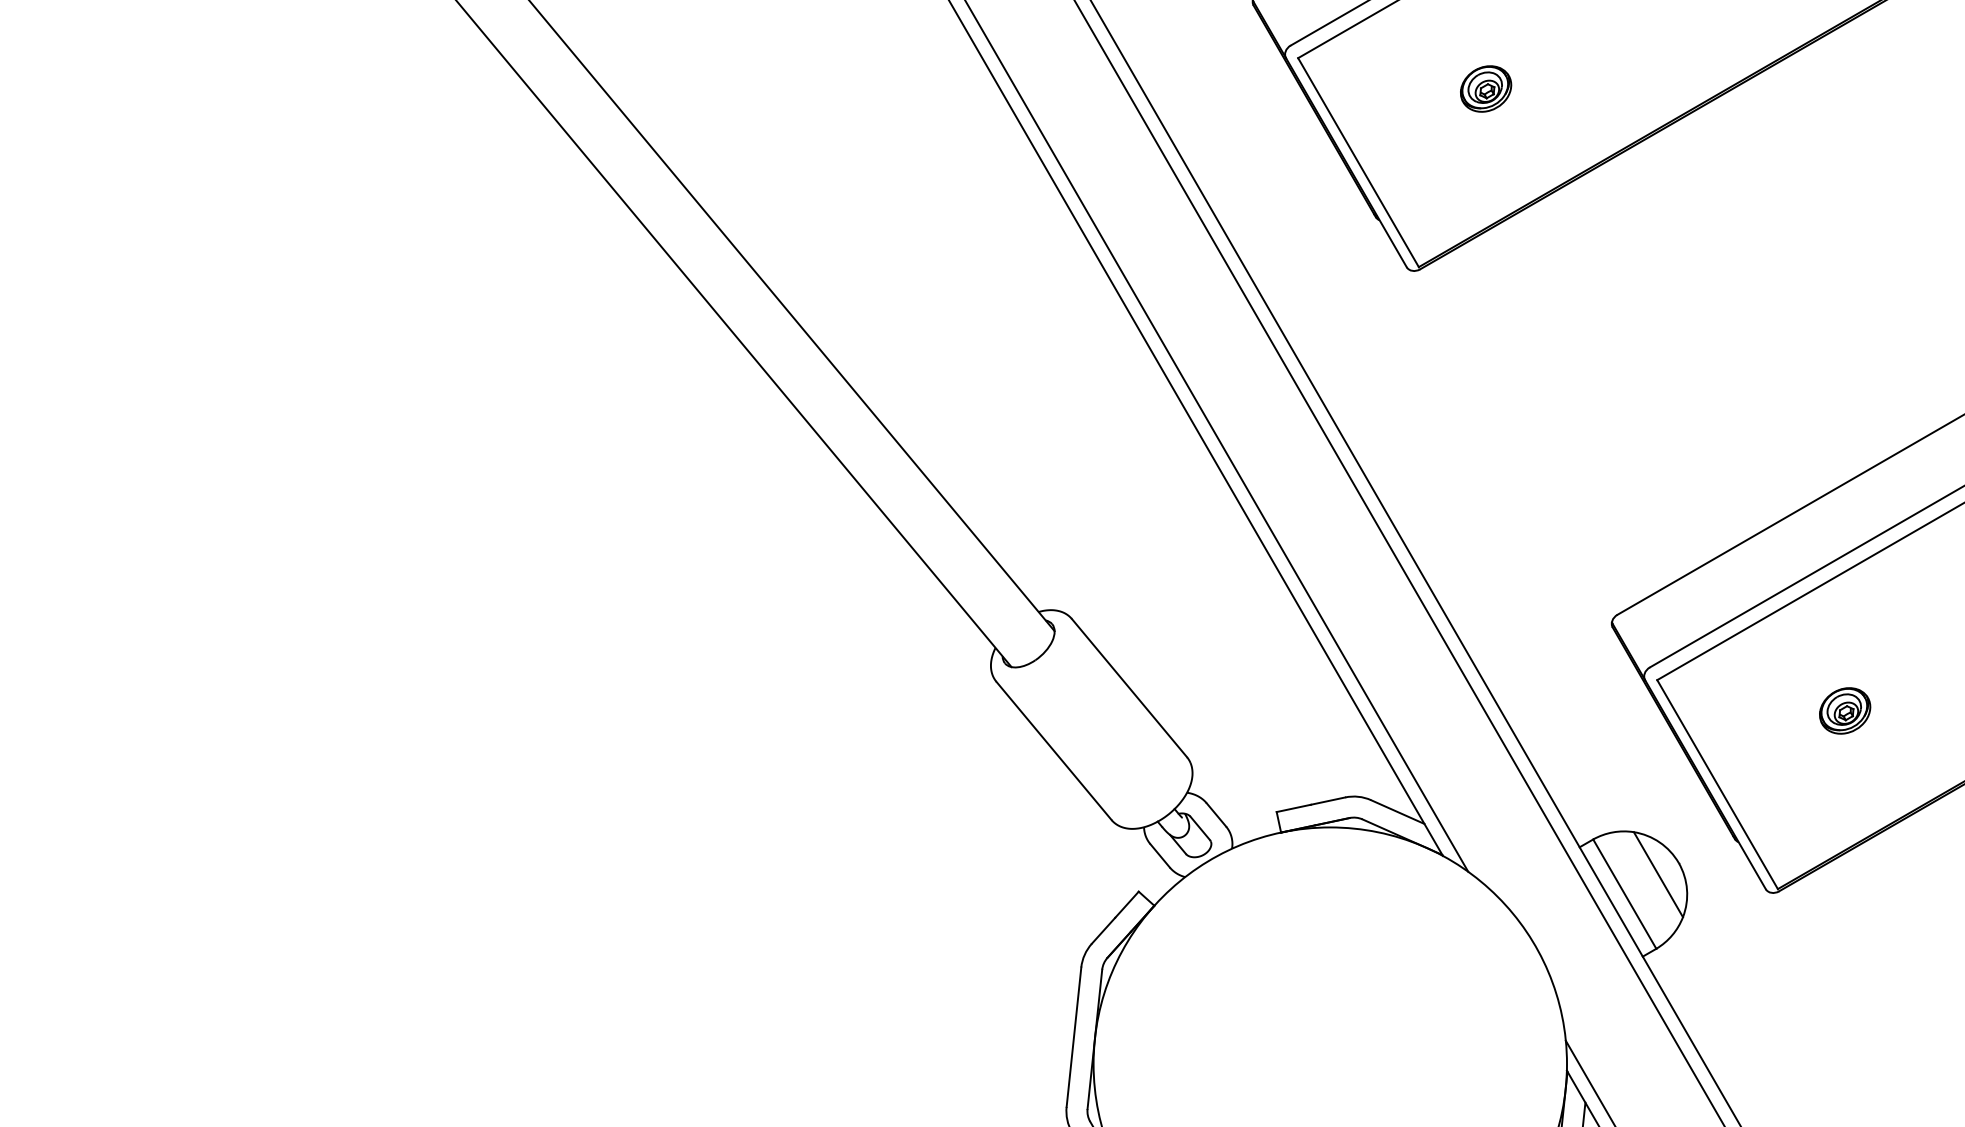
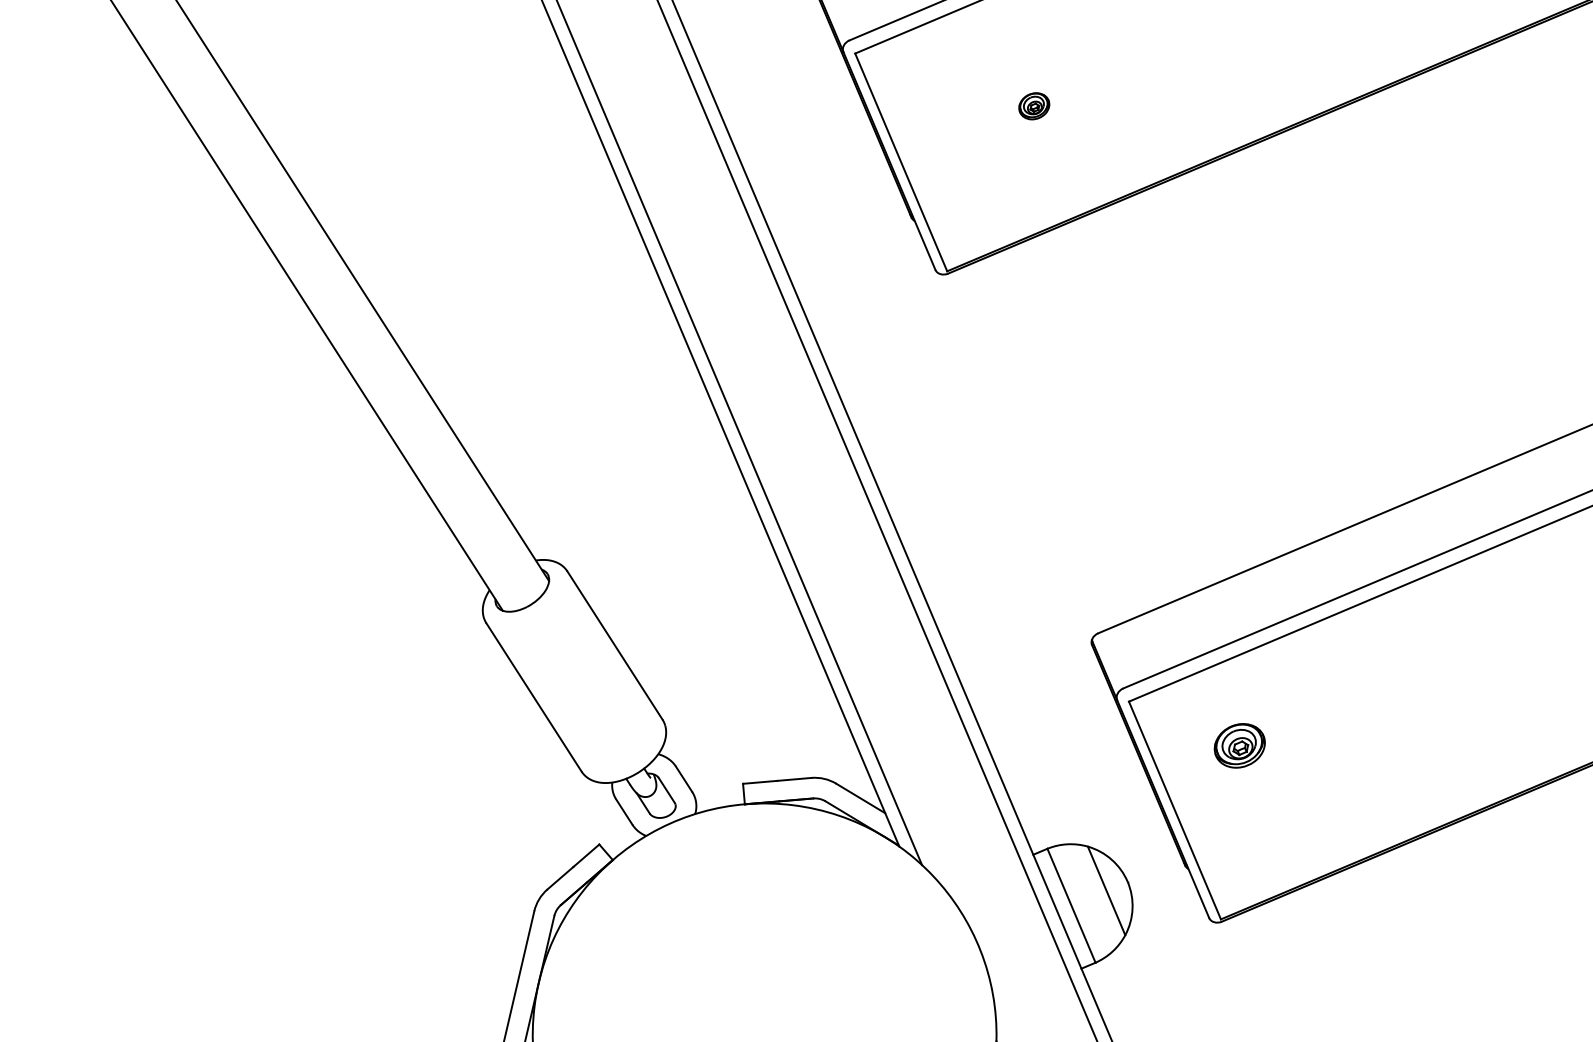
part: (1486, 88) -> (1034, 105), size x0.6
part: (1845, 710) -> (1240, 745), moved

